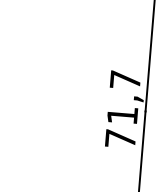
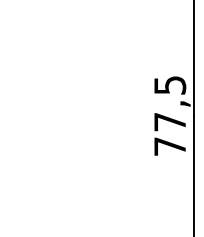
text: (124, 97) -> (170, 103), 71,7 -> 77,5

